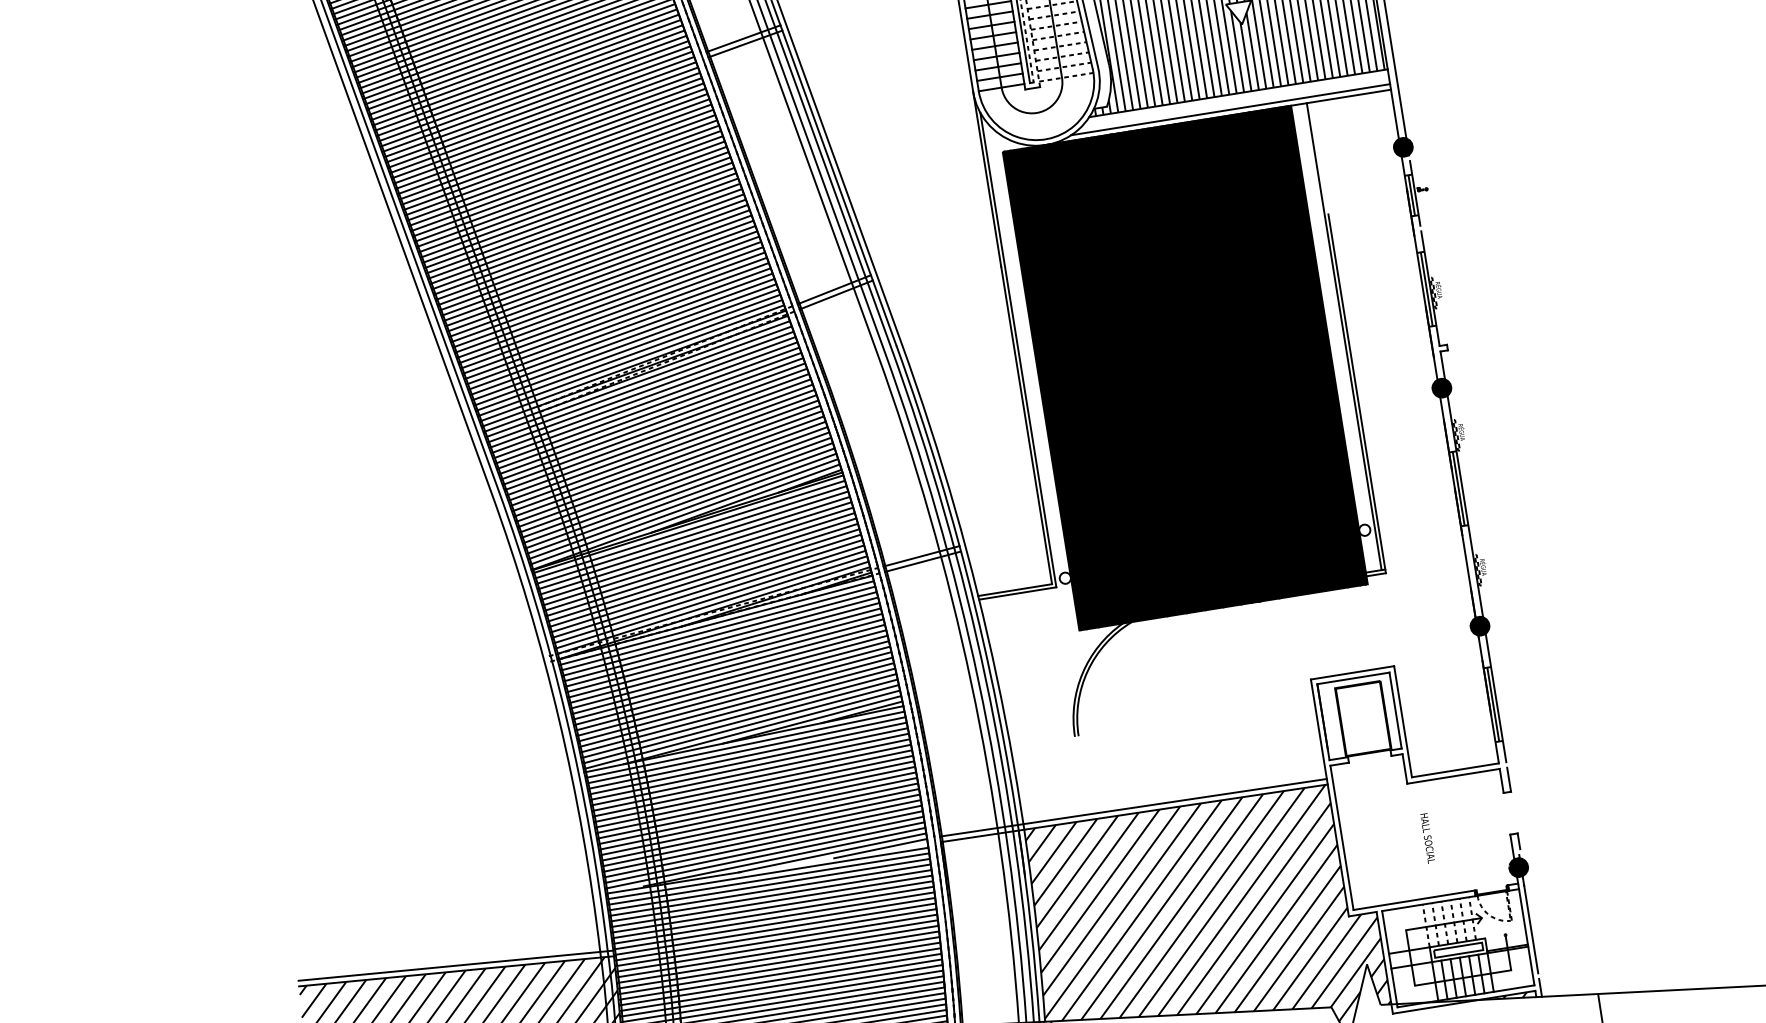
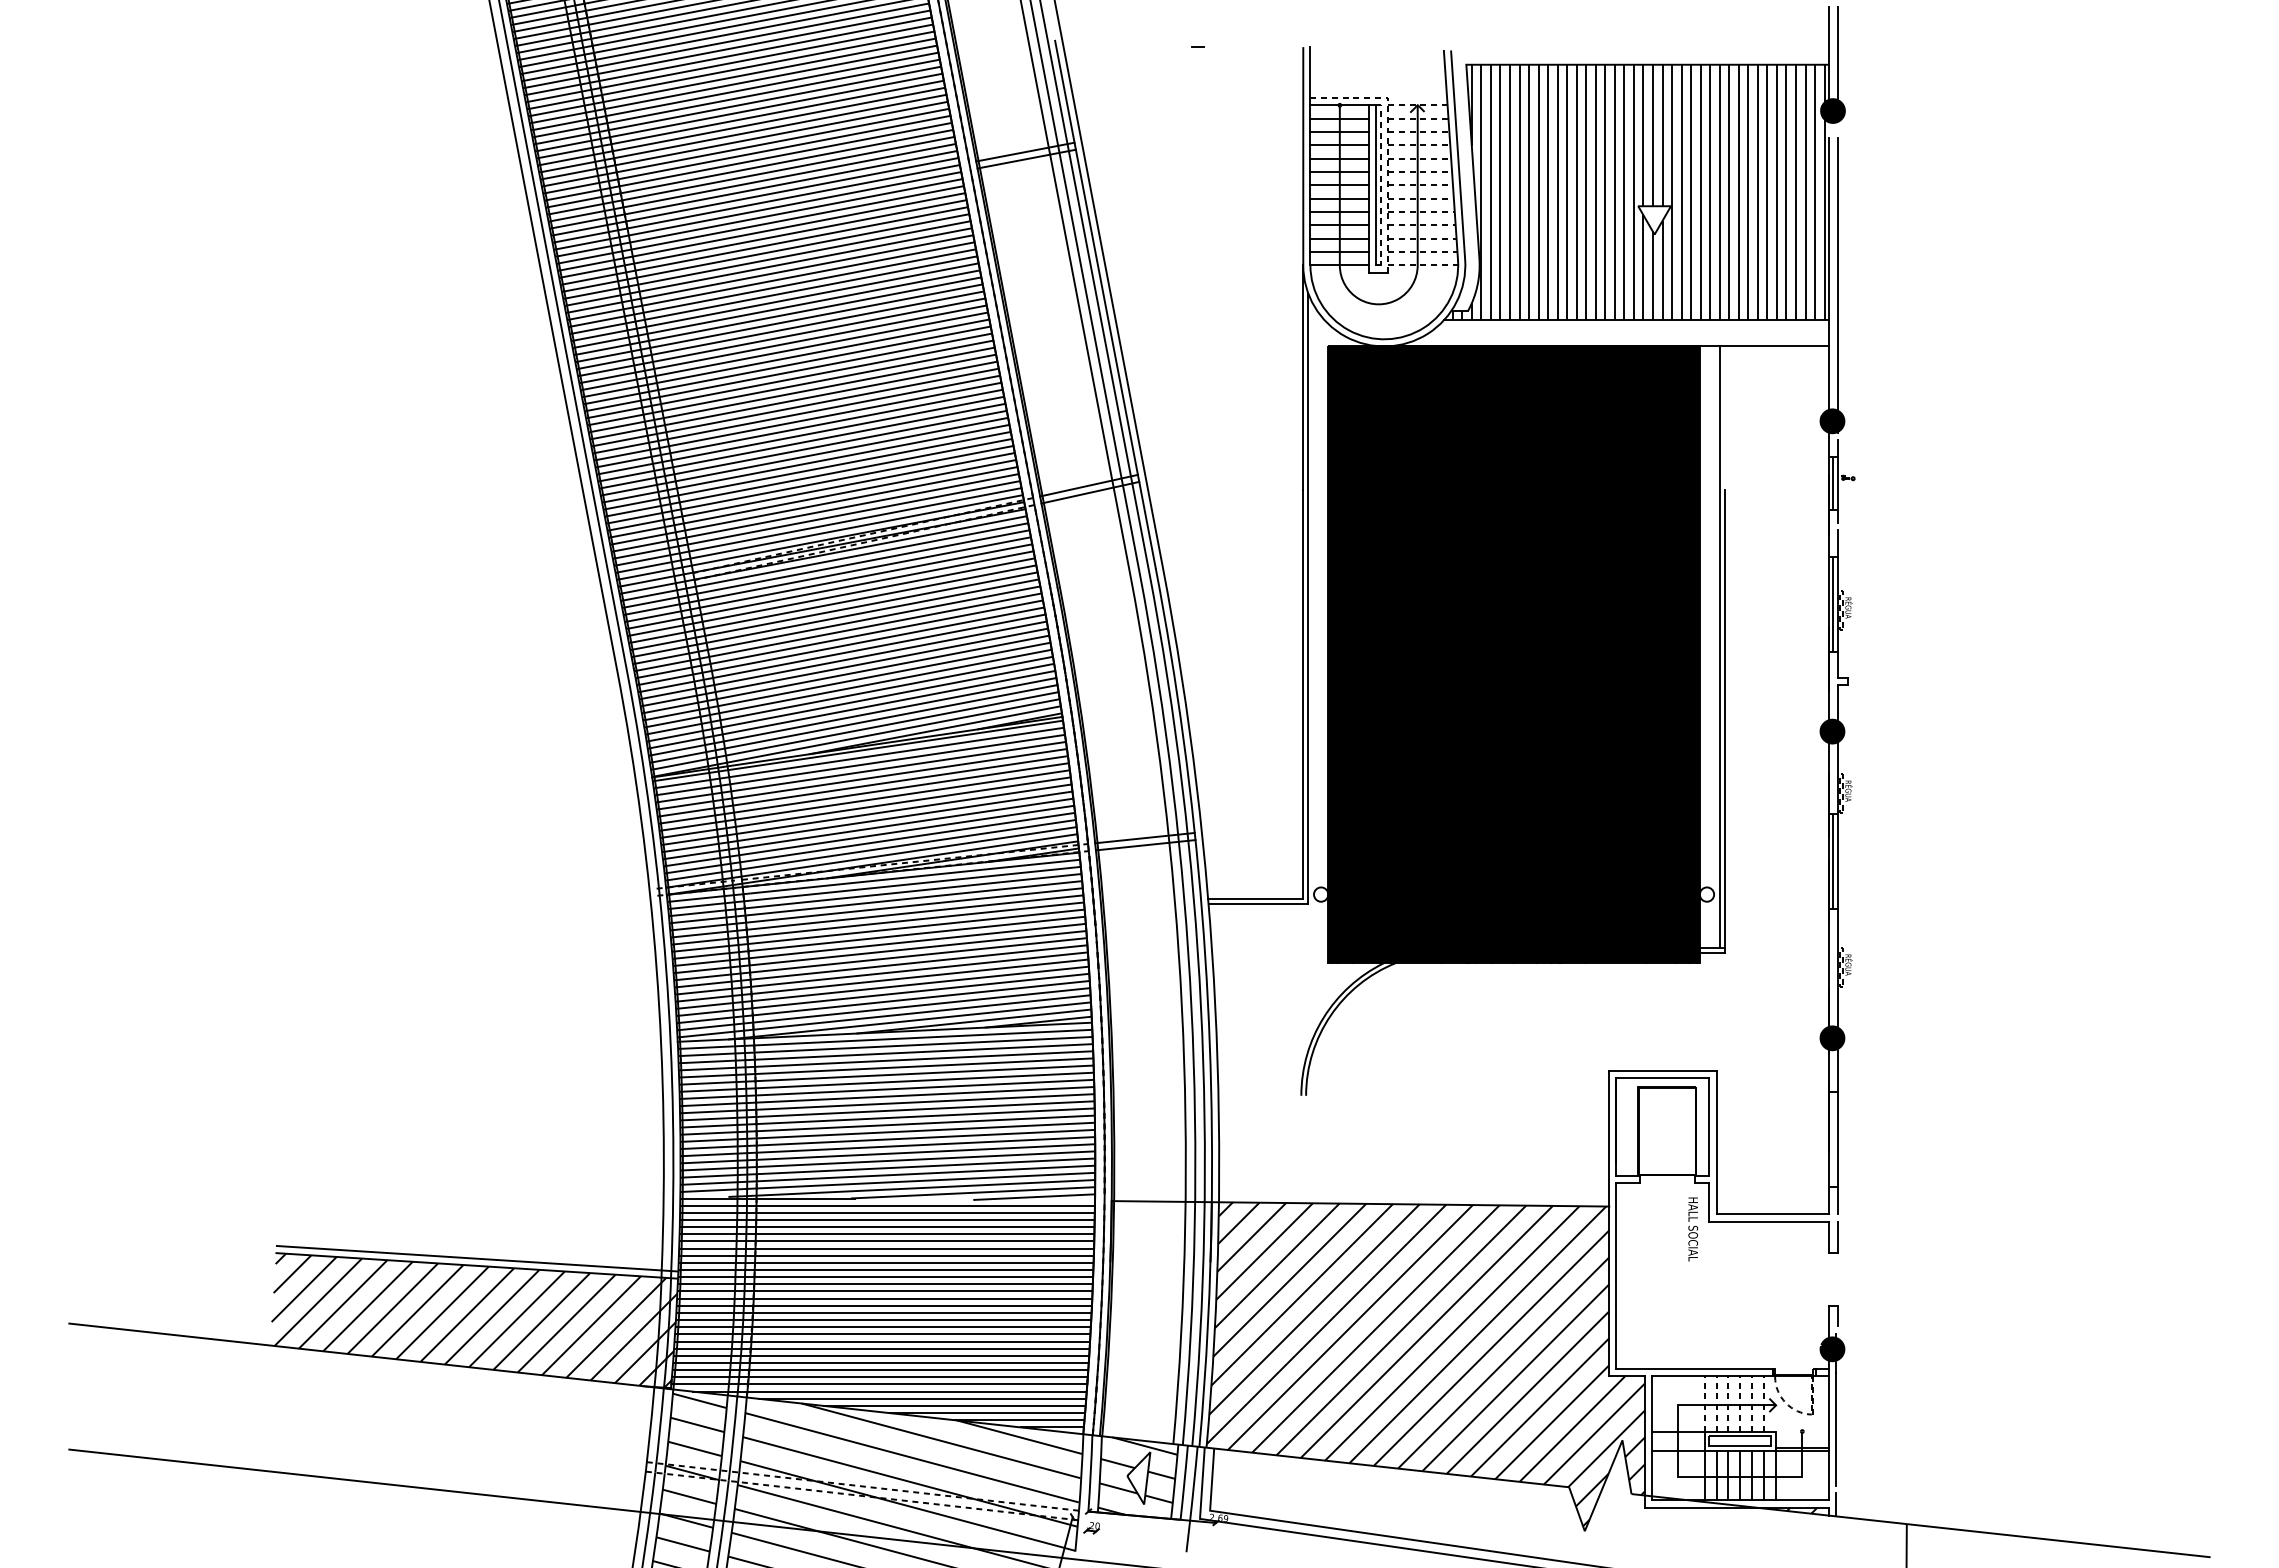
line: (1230, 109) -> (1622, 339), removed
line: (1493, 704) -> (1833, 1139), removed
line: (1133, 807) -> (1360, 1196), removed
text: (1428, 838) -> (1693, 1229), moved

